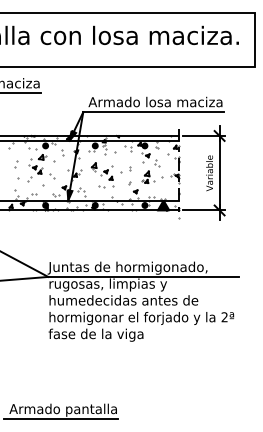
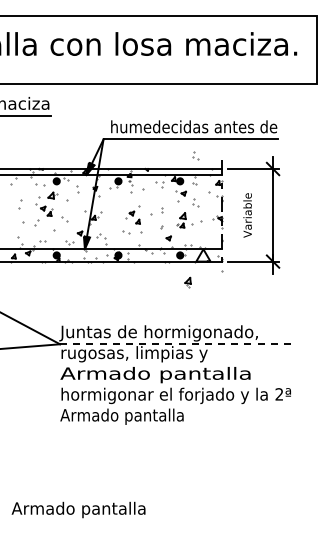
text: (155, 101) -> (193, 126), Armado losa maciza -> humedecidas antes de
part: (157, 125) -> (195, 155), added
part: (93, 166) -> (187, 282), moved
text: (209, 173) -> (247, 215), moved
fill: (163, 205) -> (203, 255), removed
line: (143, 277) -> (178, 344), solid -> dashed
text: (125, 302) -> (155, 375), humedecidas antes de -> Armado pantalla
text: (97, 335) -> (121, 416), fase de la viga -> Armado pantalla
line: (60, 418) -> (75, 520), removed

